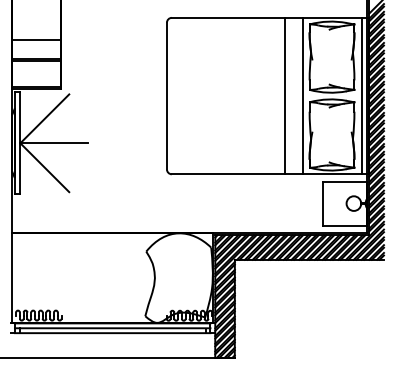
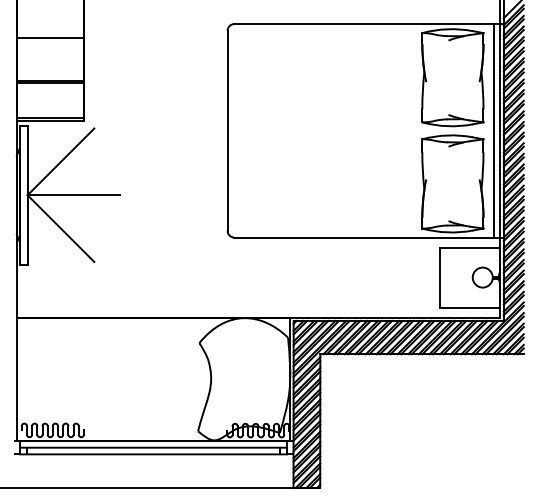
line: (36, 39) -> (49, 37), moved
line: (285, 95) -> (389, 130), removed
line: (302, 95) -> (412, 130), removed

